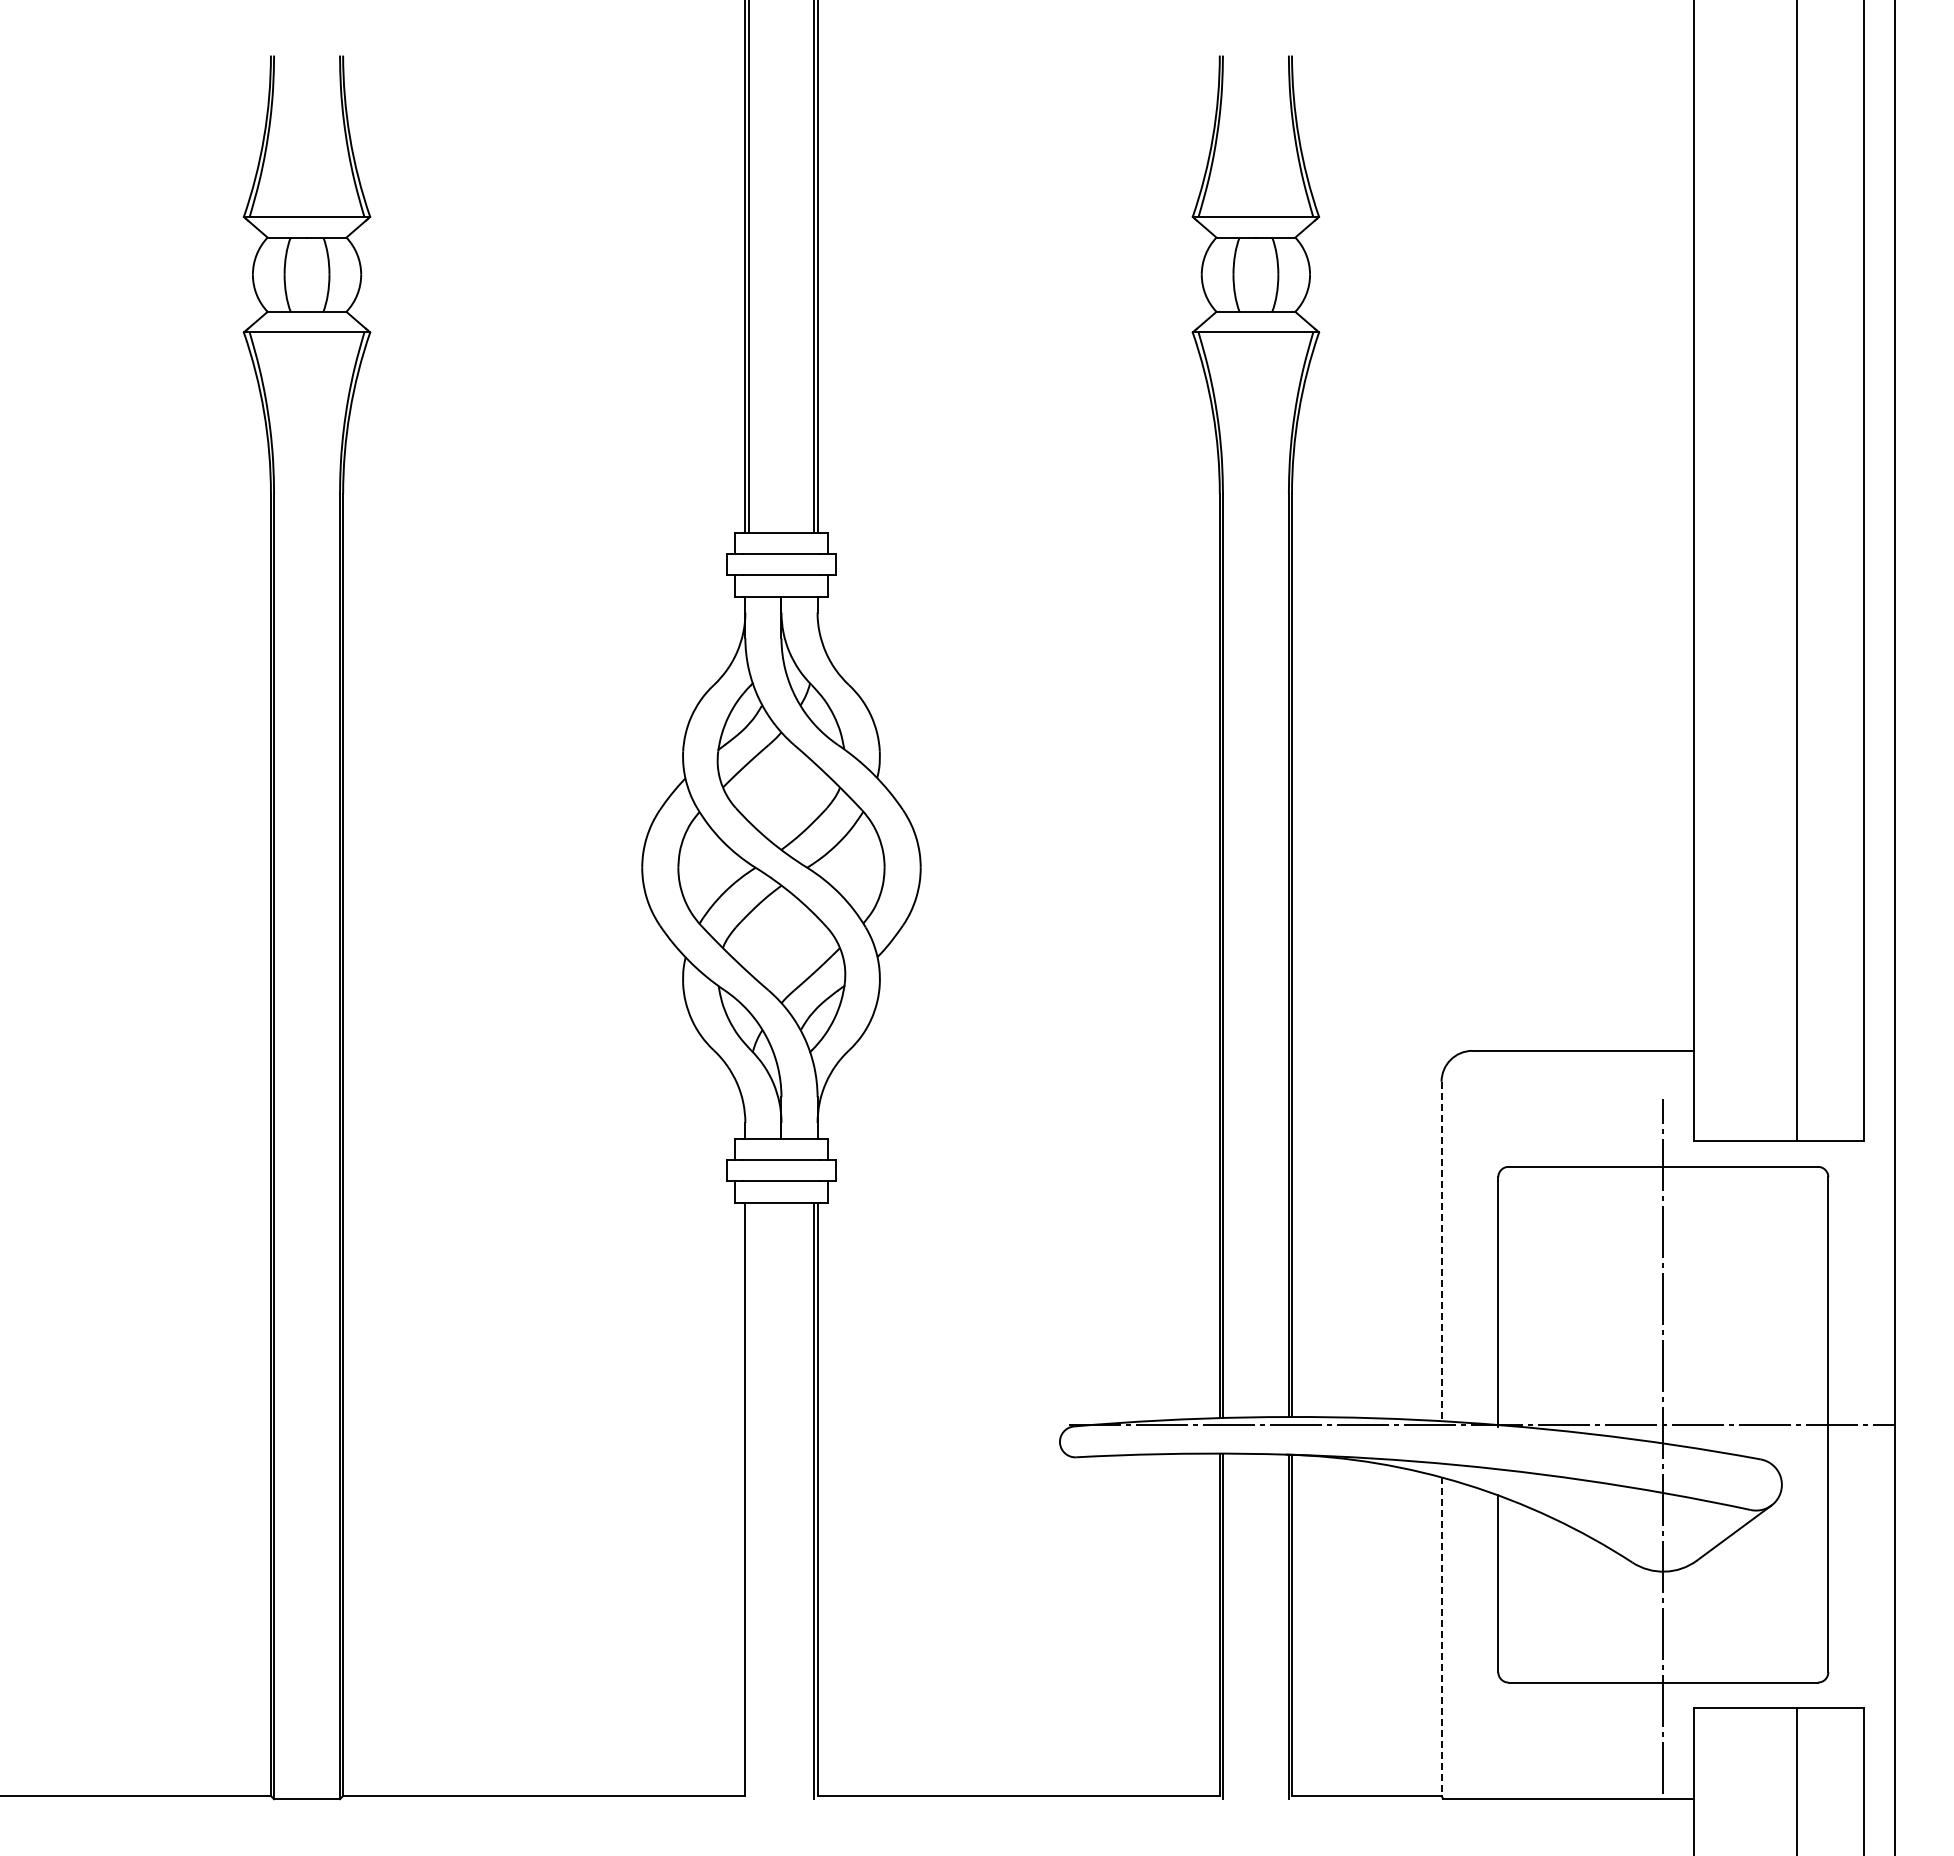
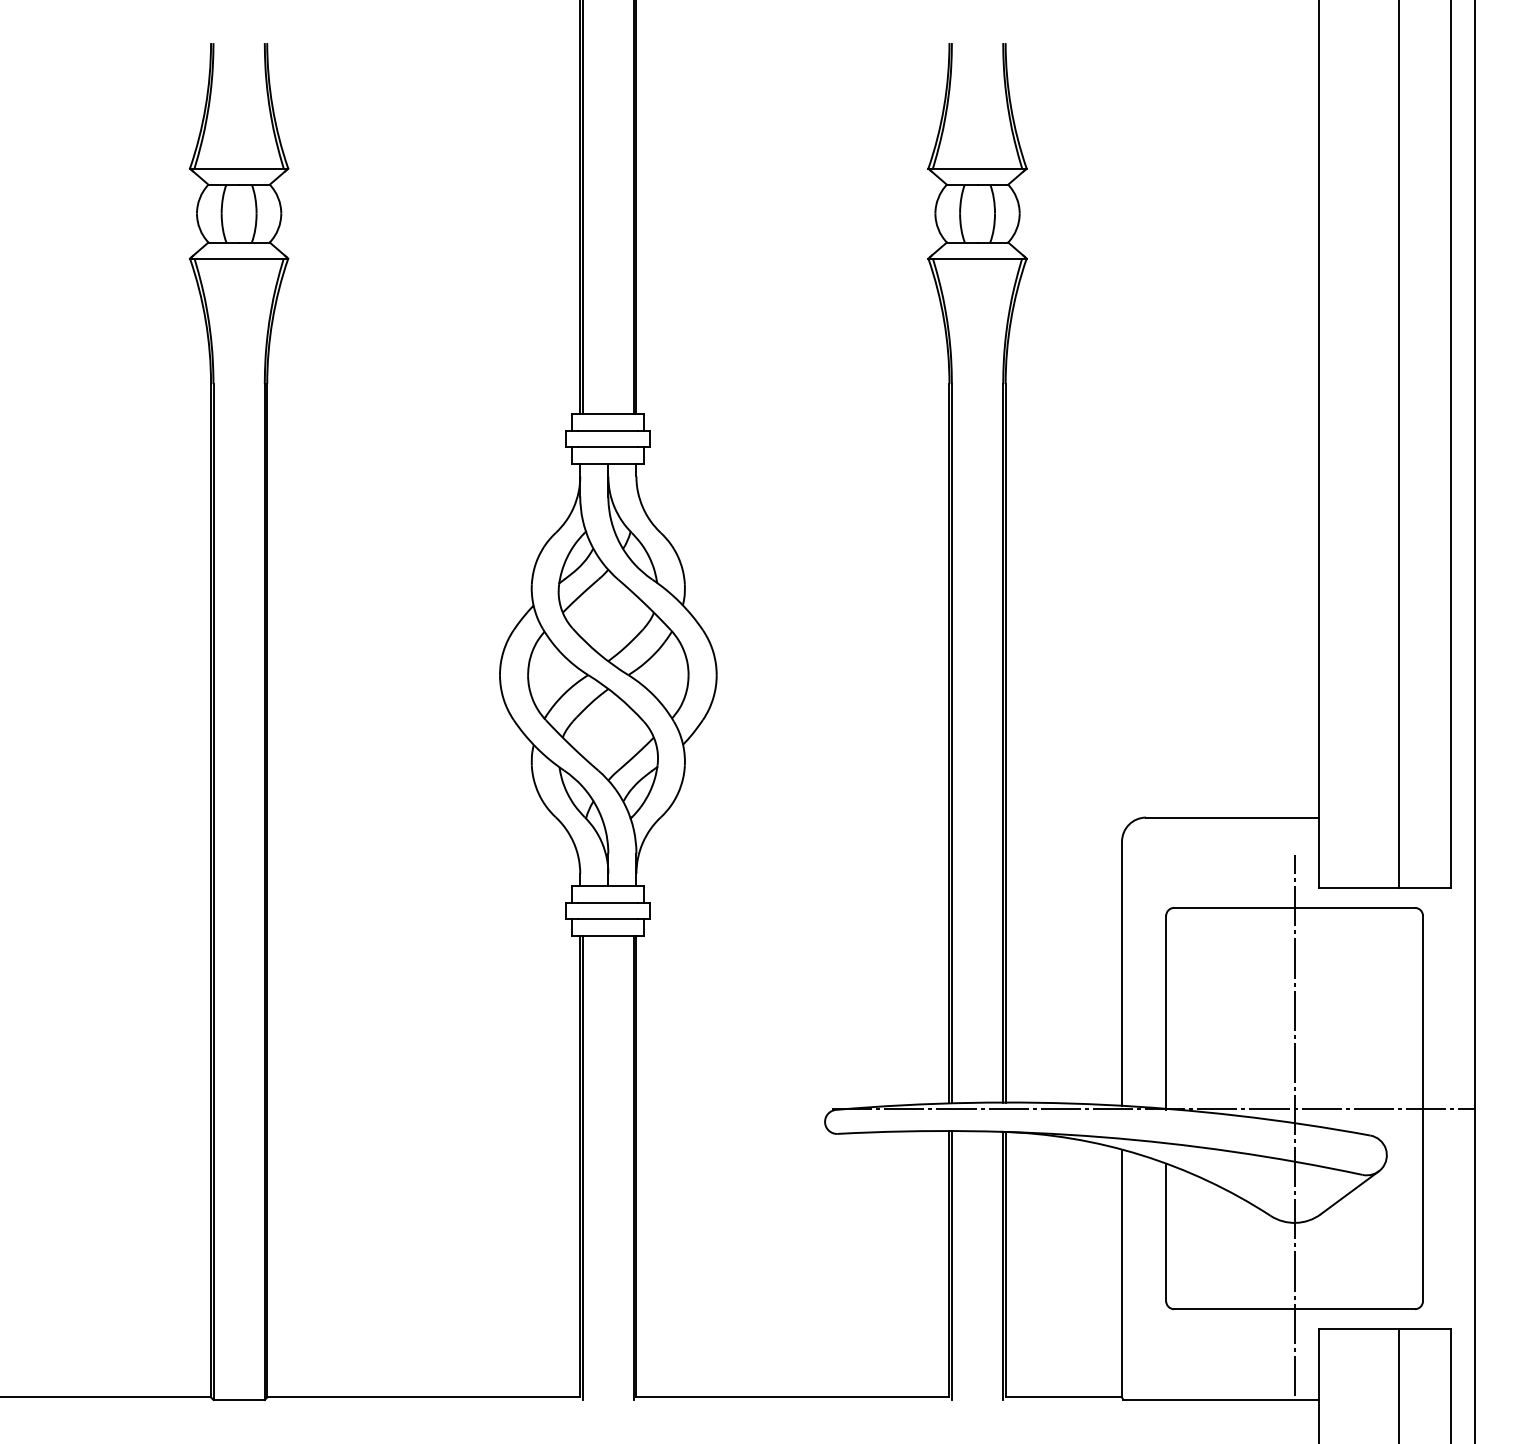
line: (1441, 1251) -> (1121, 973), dashed -> solid
line: (748, 1500) -> (582, 1167), added
line: (1441, 1637) -> (1121, 1274), dashed -> solid

